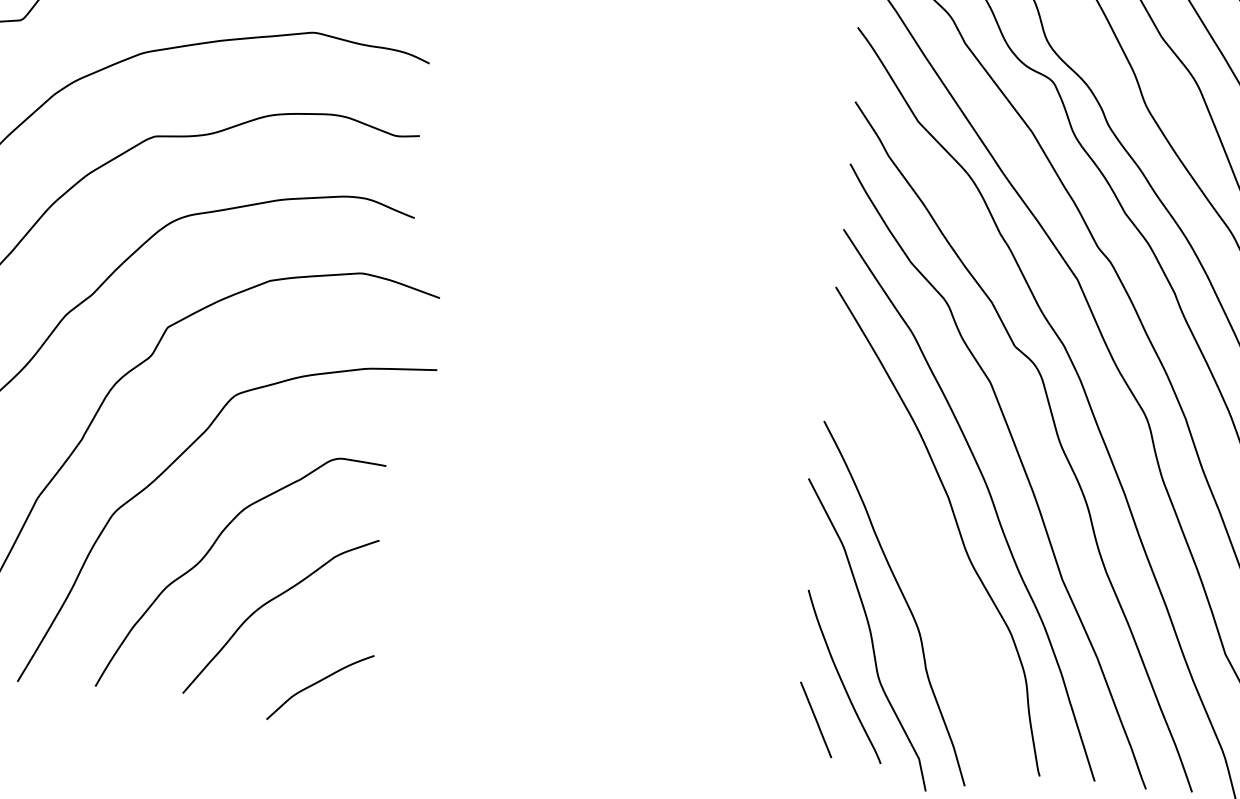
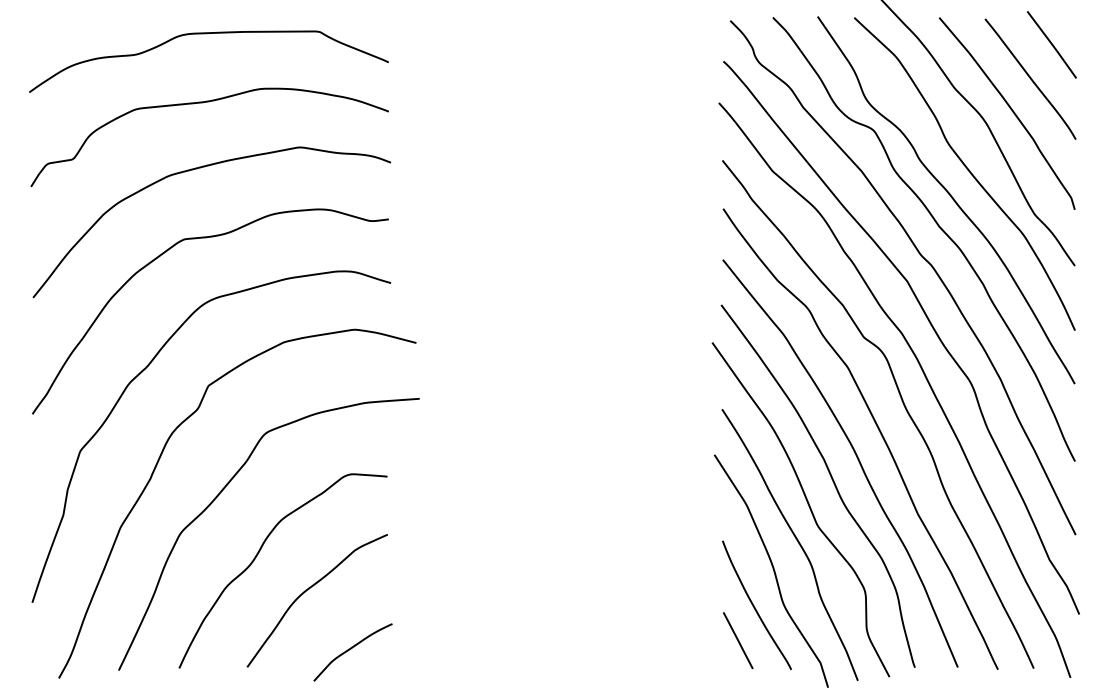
curve: (922, 556) -> (808, 506), added

